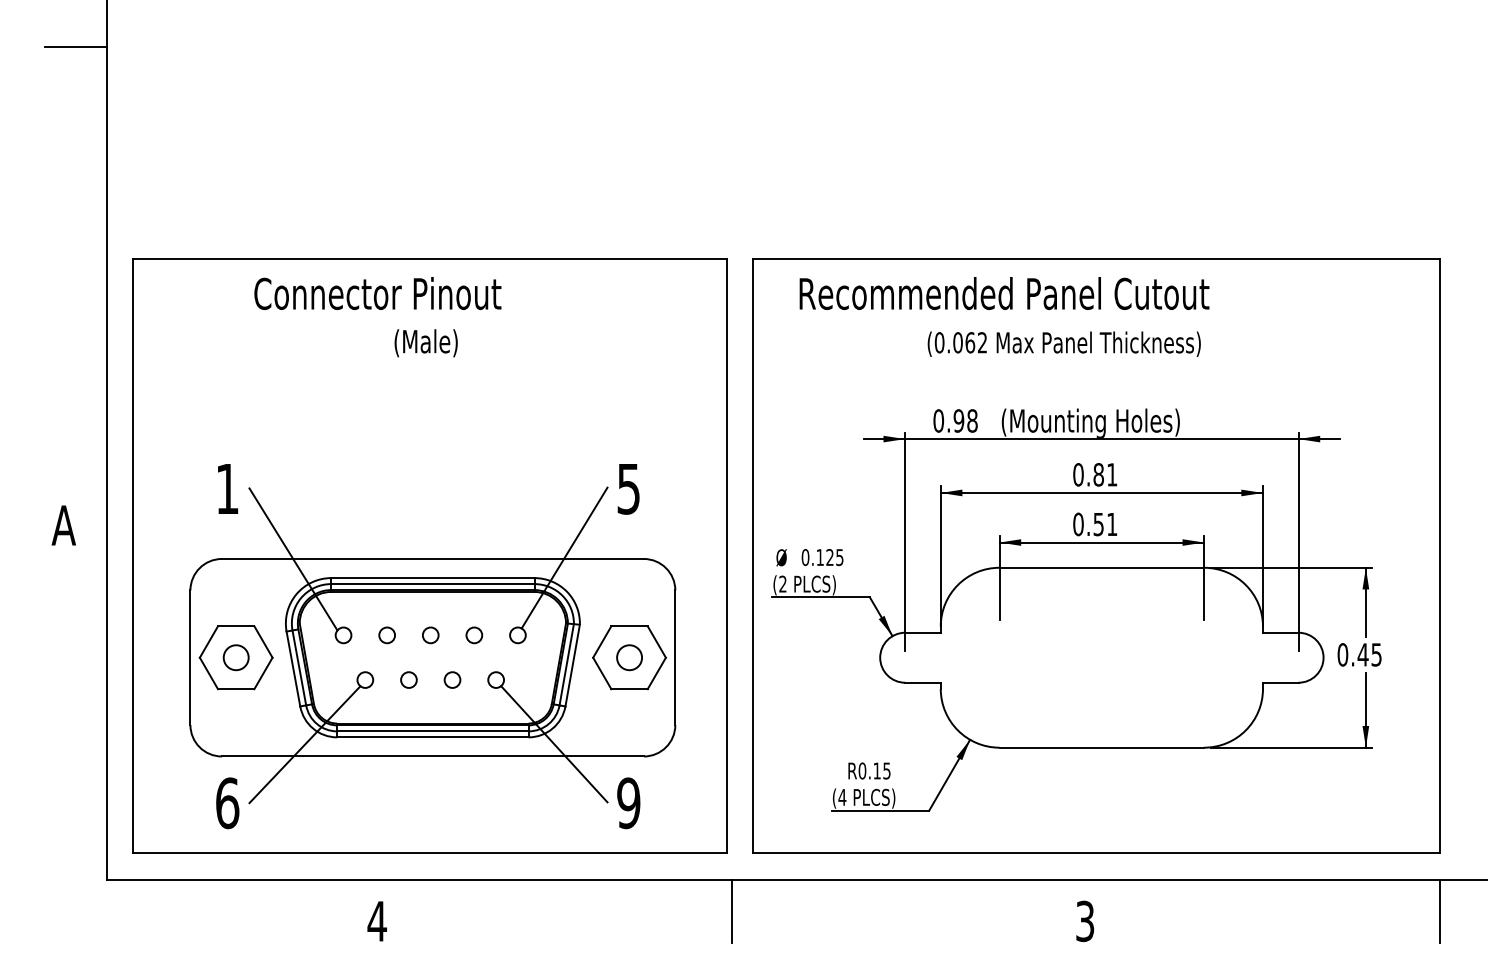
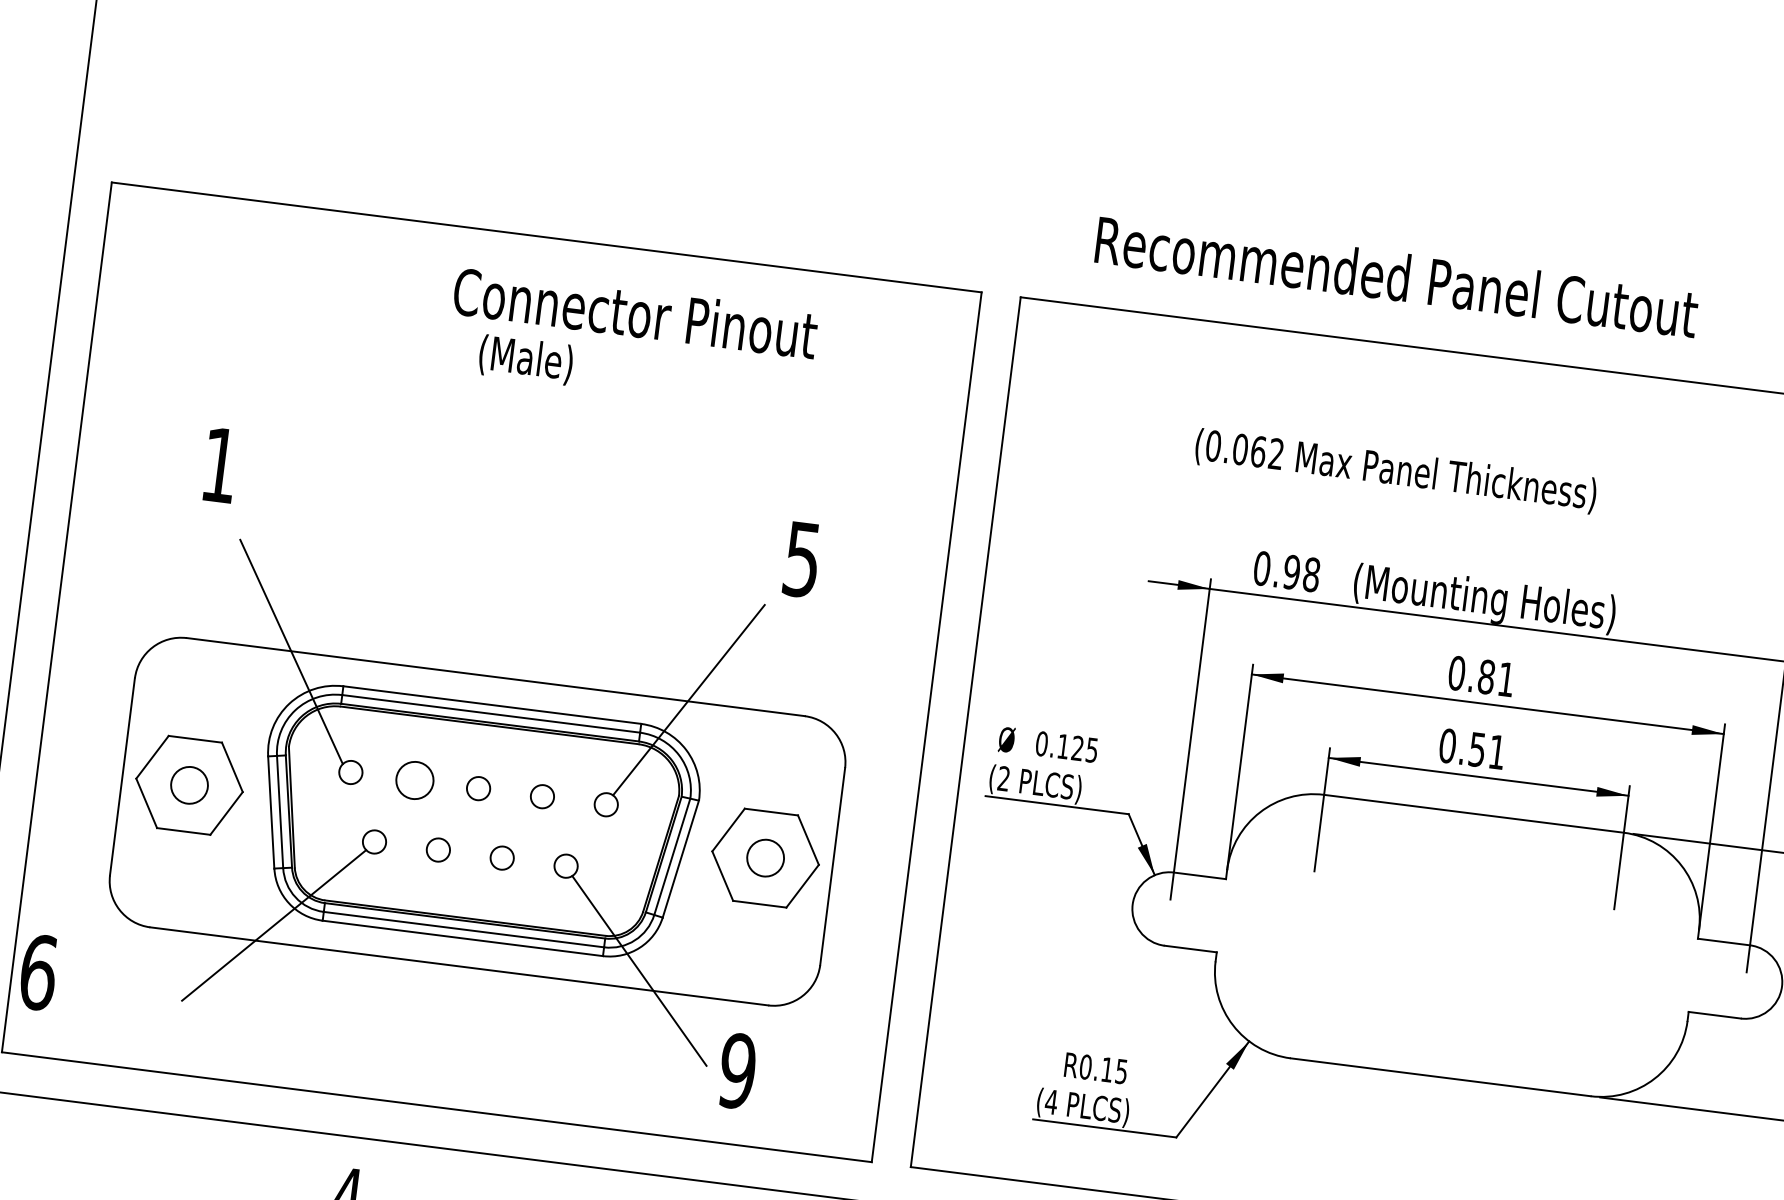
text: (377, 293) -> (635, 313), moved
text: (1004, 293) -> (1396, 276), moved
text: (1063, 343) -> (1394, 470), moved
text: (228, 488) -> (221, 464), moved
text: (628, 489) -> (801, 560), moved
circle: (386, 635) -> (413, 780), size x1.6
text: (227, 803) -> (38, 972), moved

